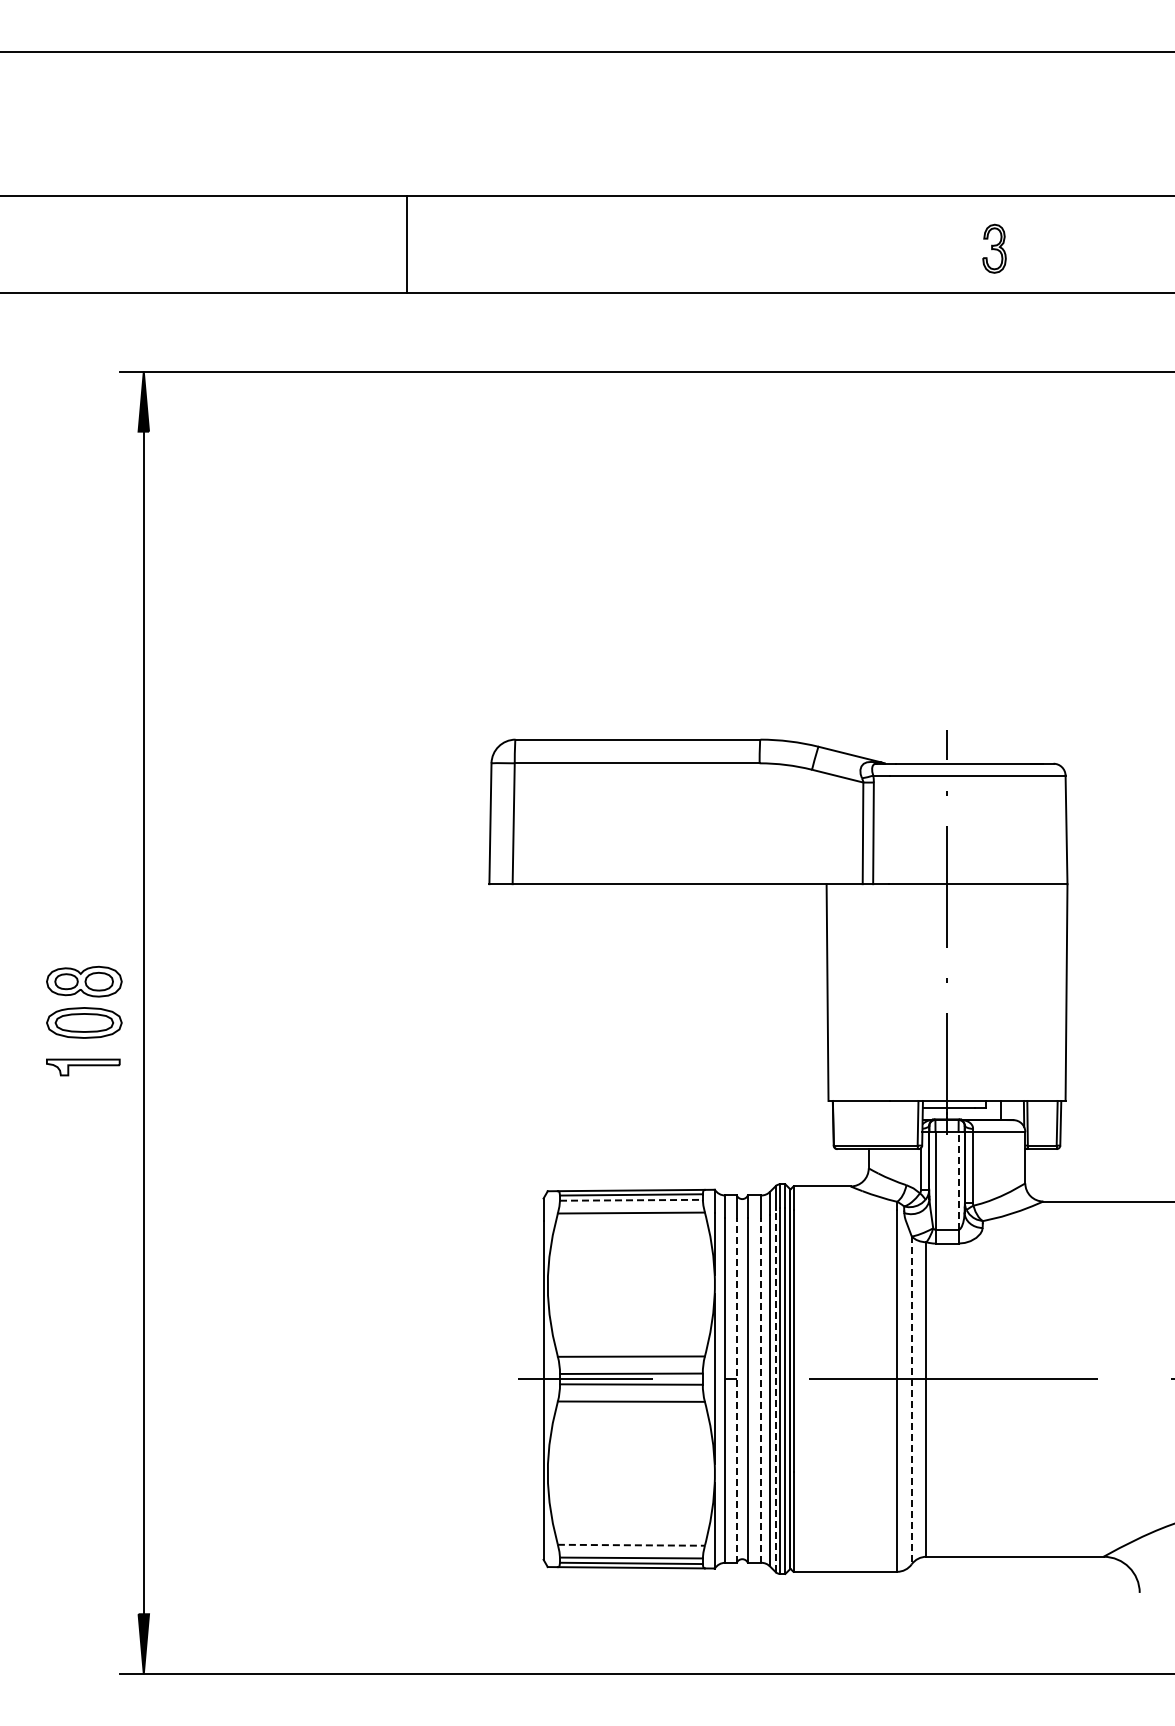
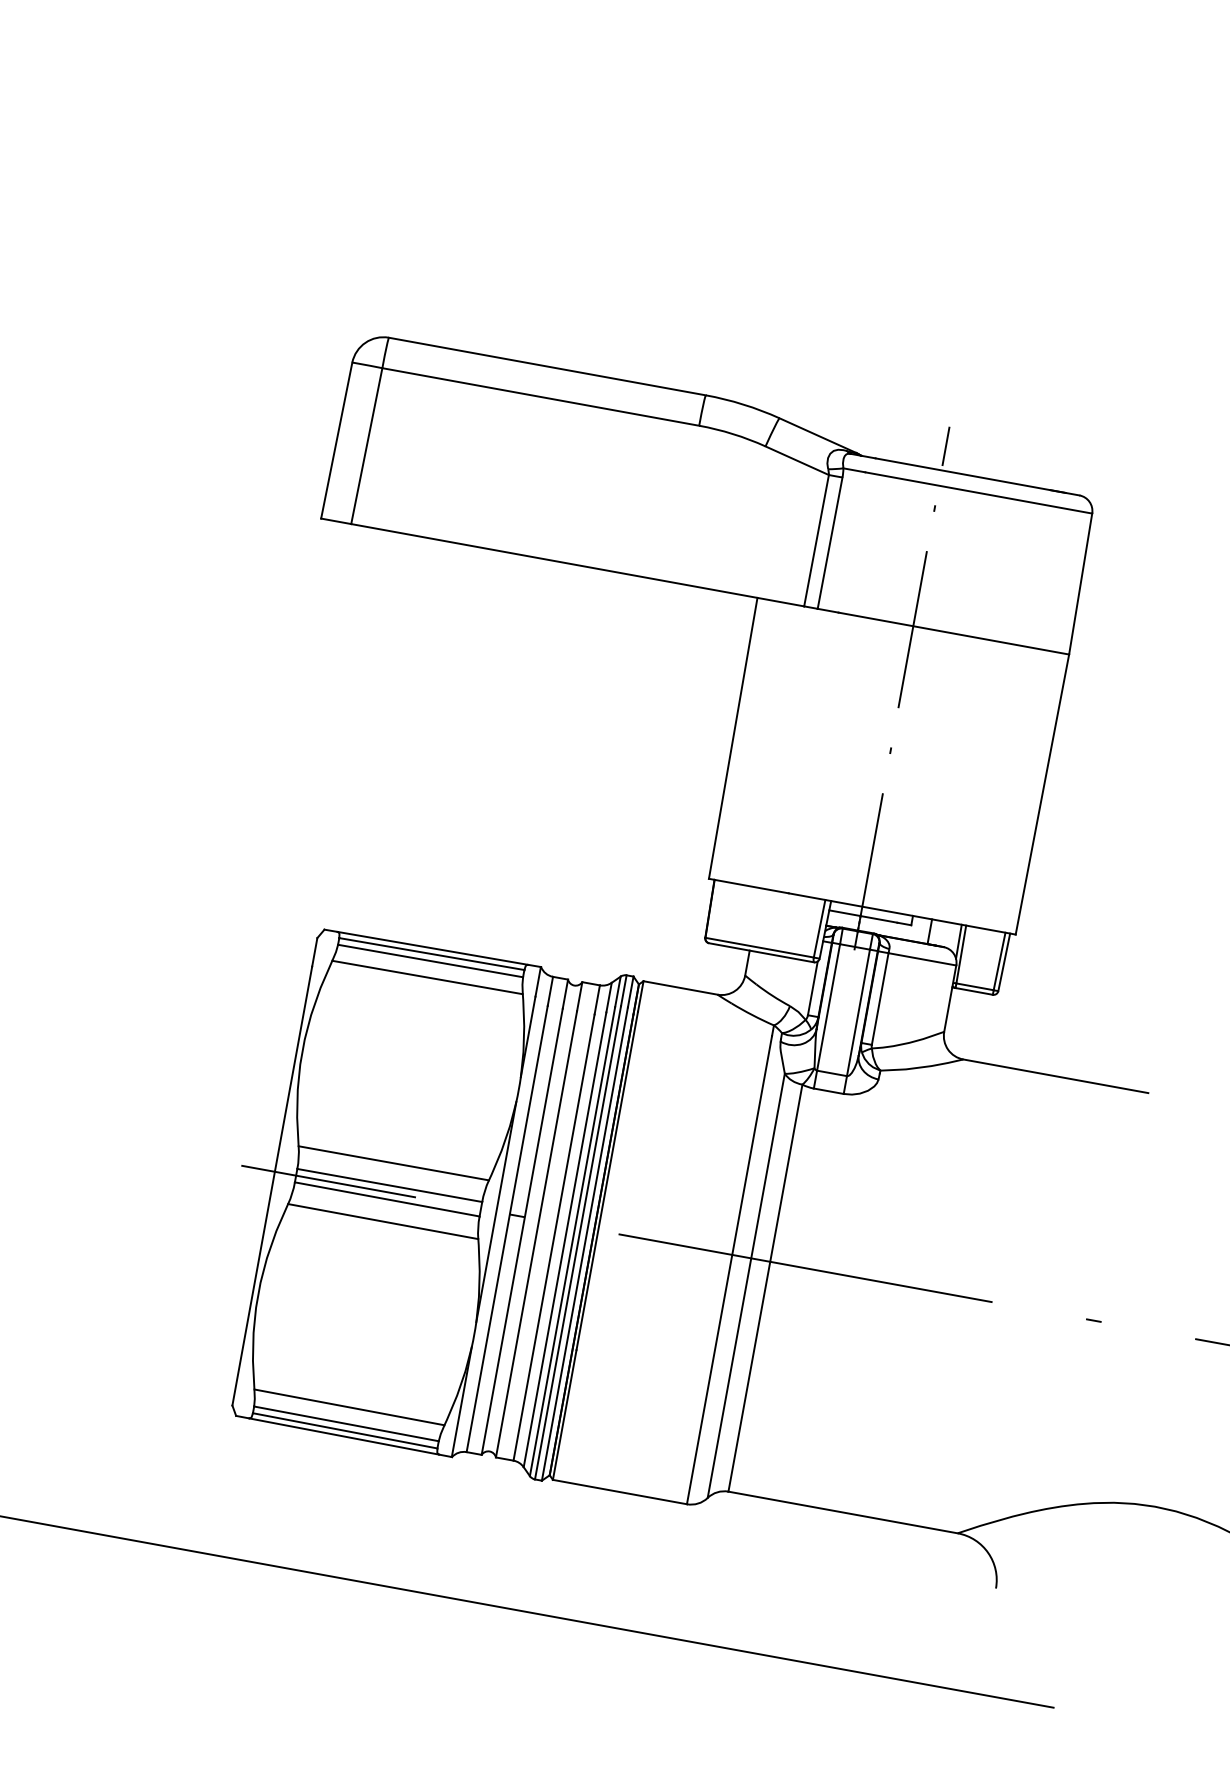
line: (958, 1180) -> (858, 1012), dashed -> solid
line: (631, 1200) -> (430, 961), dashed -> solid
line: (736, 1389) -> (522, 1230), dashed -> solid
line: (761, 1389) -> (554, 1236), dashed -> solid
line: (775, 1390) -> (572, 1241), dashed -> solid
line: (911, 1400) -> (745, 1285), dashed -> solid
line: (631, 1545) -> (349, 1407), dashed -> solid

